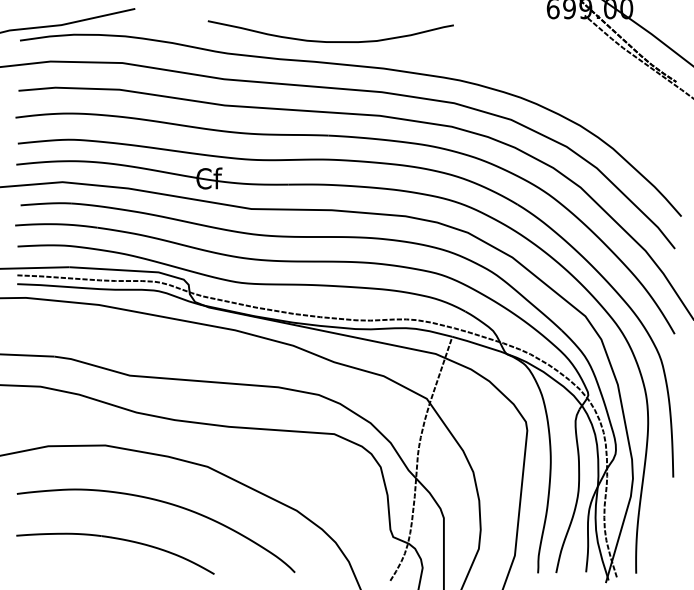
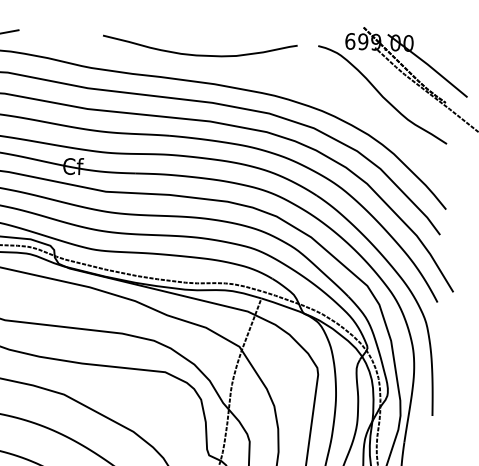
curve: (330, 41) -> (199, 55), moved
curve: (595, 74) -> (382, 94), added

